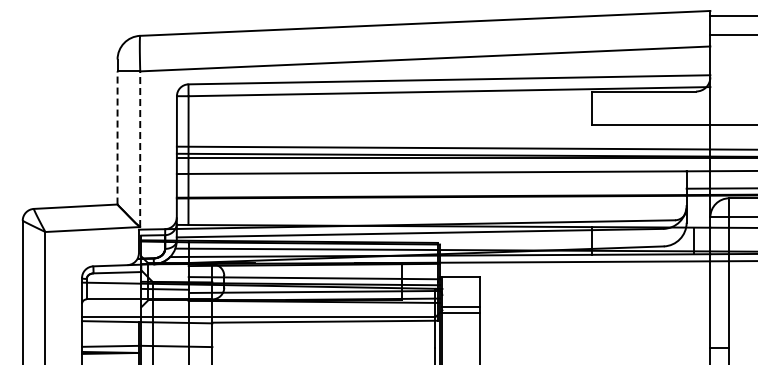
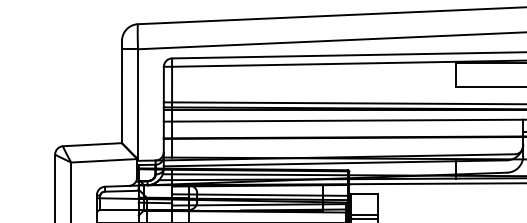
line: (117, 137) -> (121, 95), dashed -> solid
line: (140, 149) -> (138, 104), dashed -> solid

